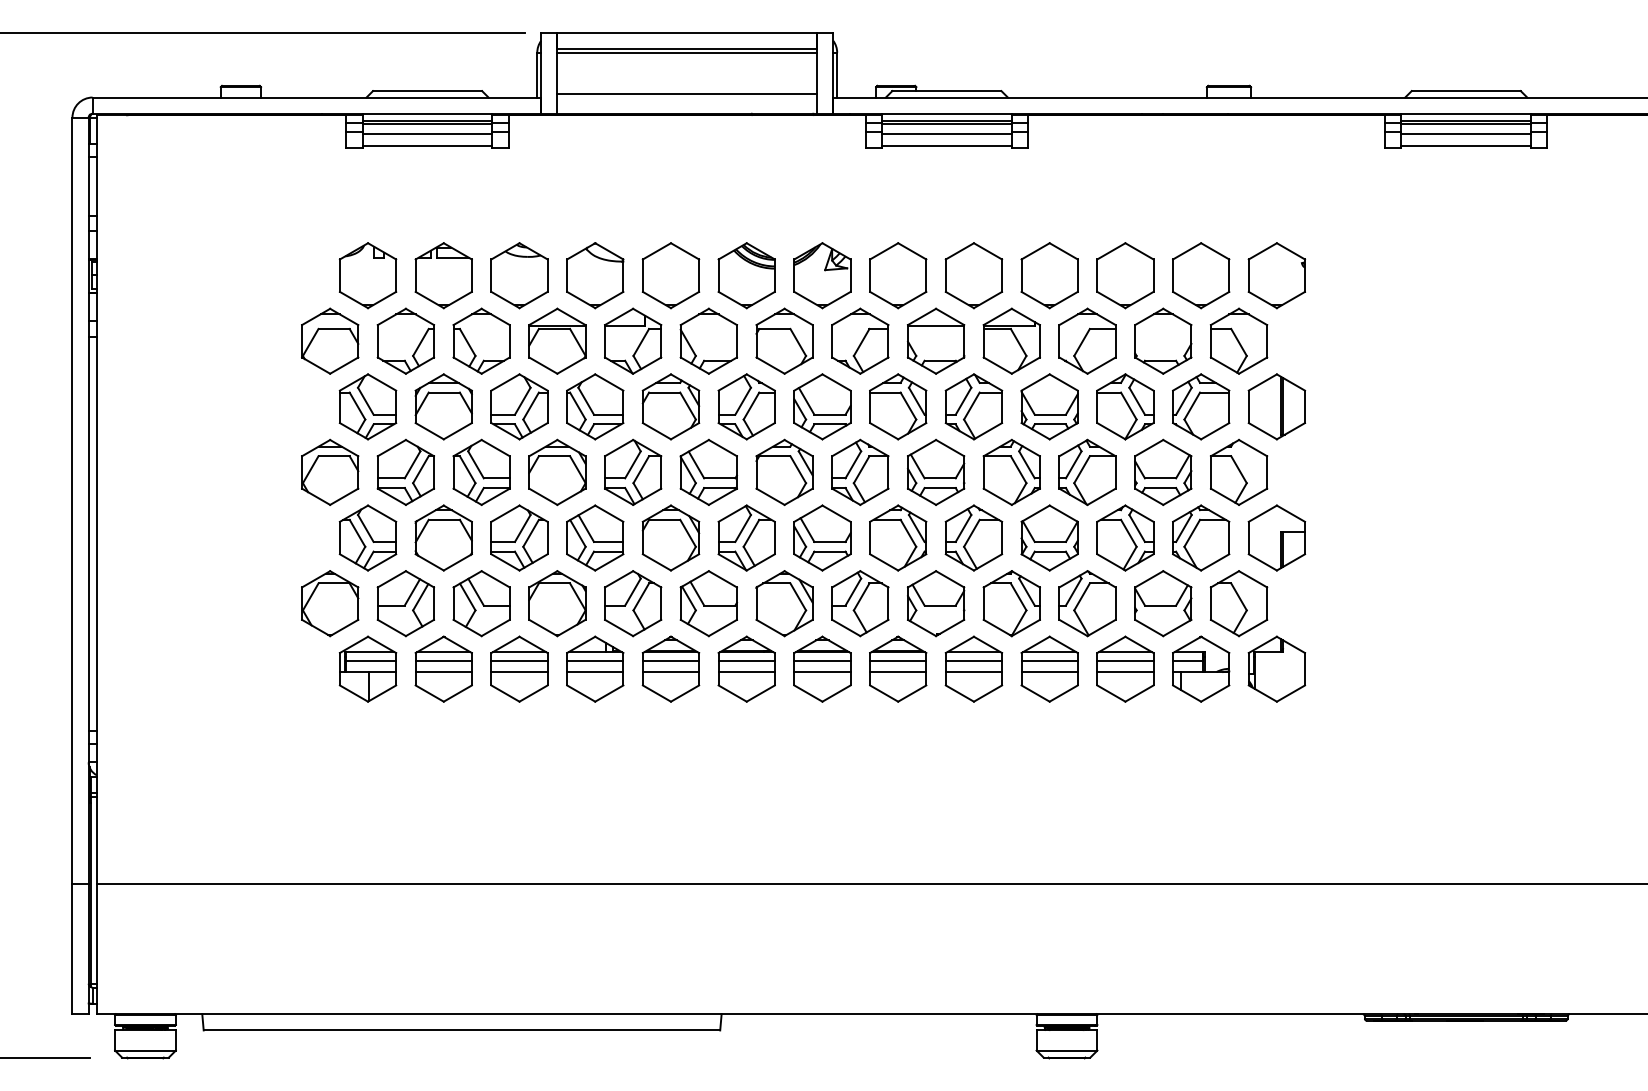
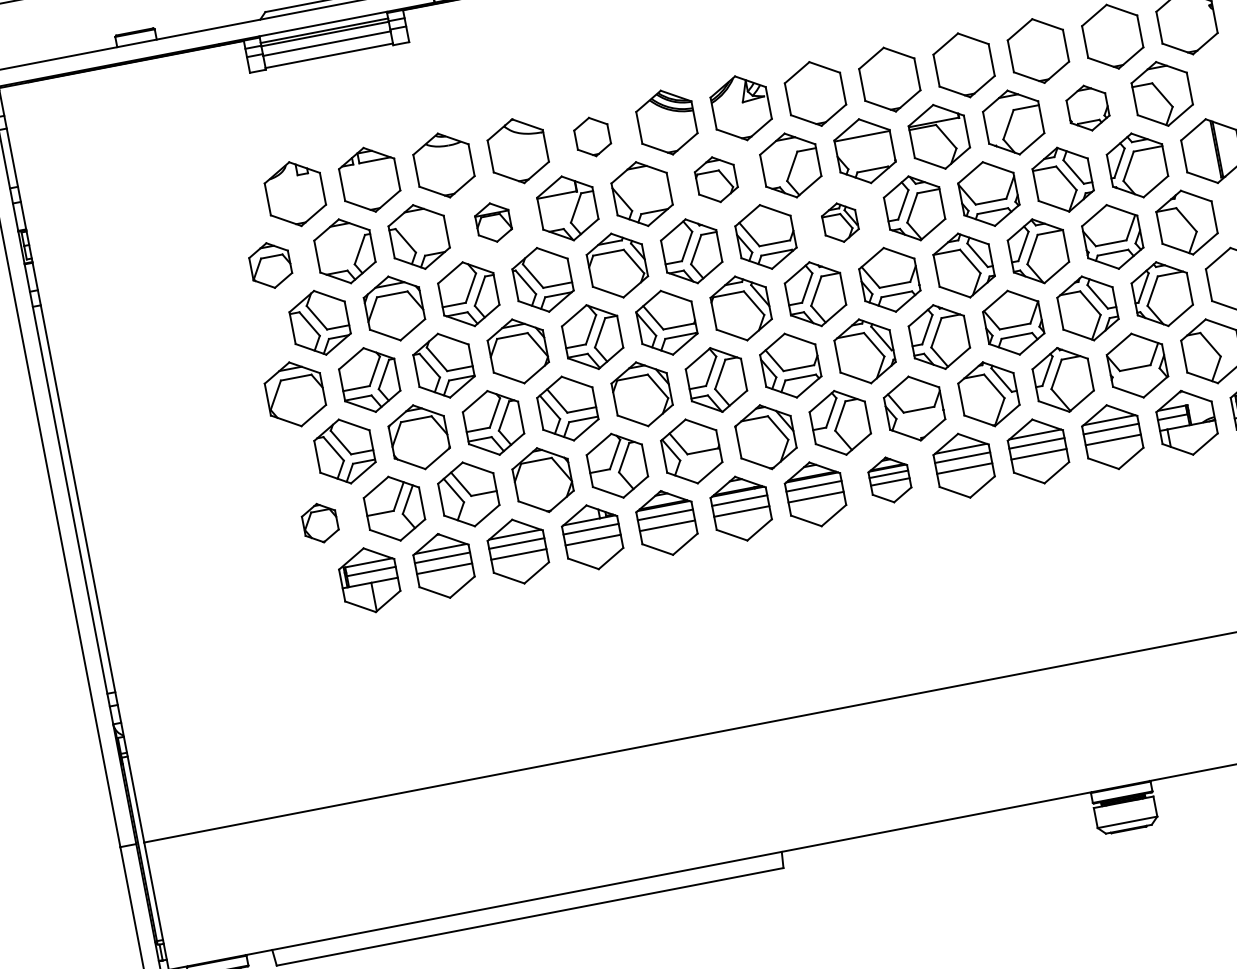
part: (670, 275) -> (592, 136), size x0.6
part: (330, 340) -> (270, 264), size x0.7
part: (557, 340) -> (493, 221), size x0.6
part: (784, 340) -> (716, 179), size x0.7
part: (1163, 340) -> (1088, 107), size x0.7
part: (898, 406) -> (840, 222), size x0.6
part: (330, 603) -> (320, 522), size x0.6
part: (898, 668) -> (890, 479), size x0.7

